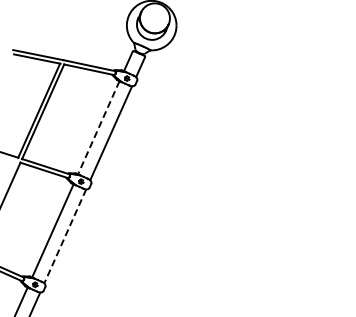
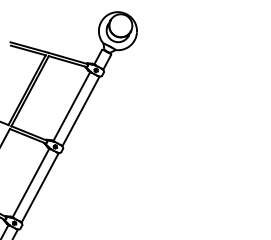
line: (98, 128) -> (71, 107), dashed -> solid
line: (65, 236) -> (40, 187), dashed -> solid

